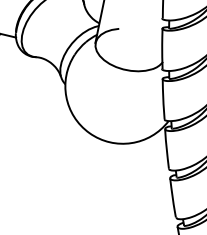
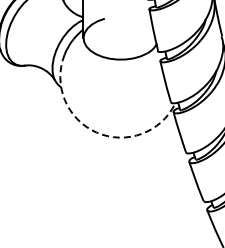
arc: (89, 133) -> (96, 132), solid -> dashed

